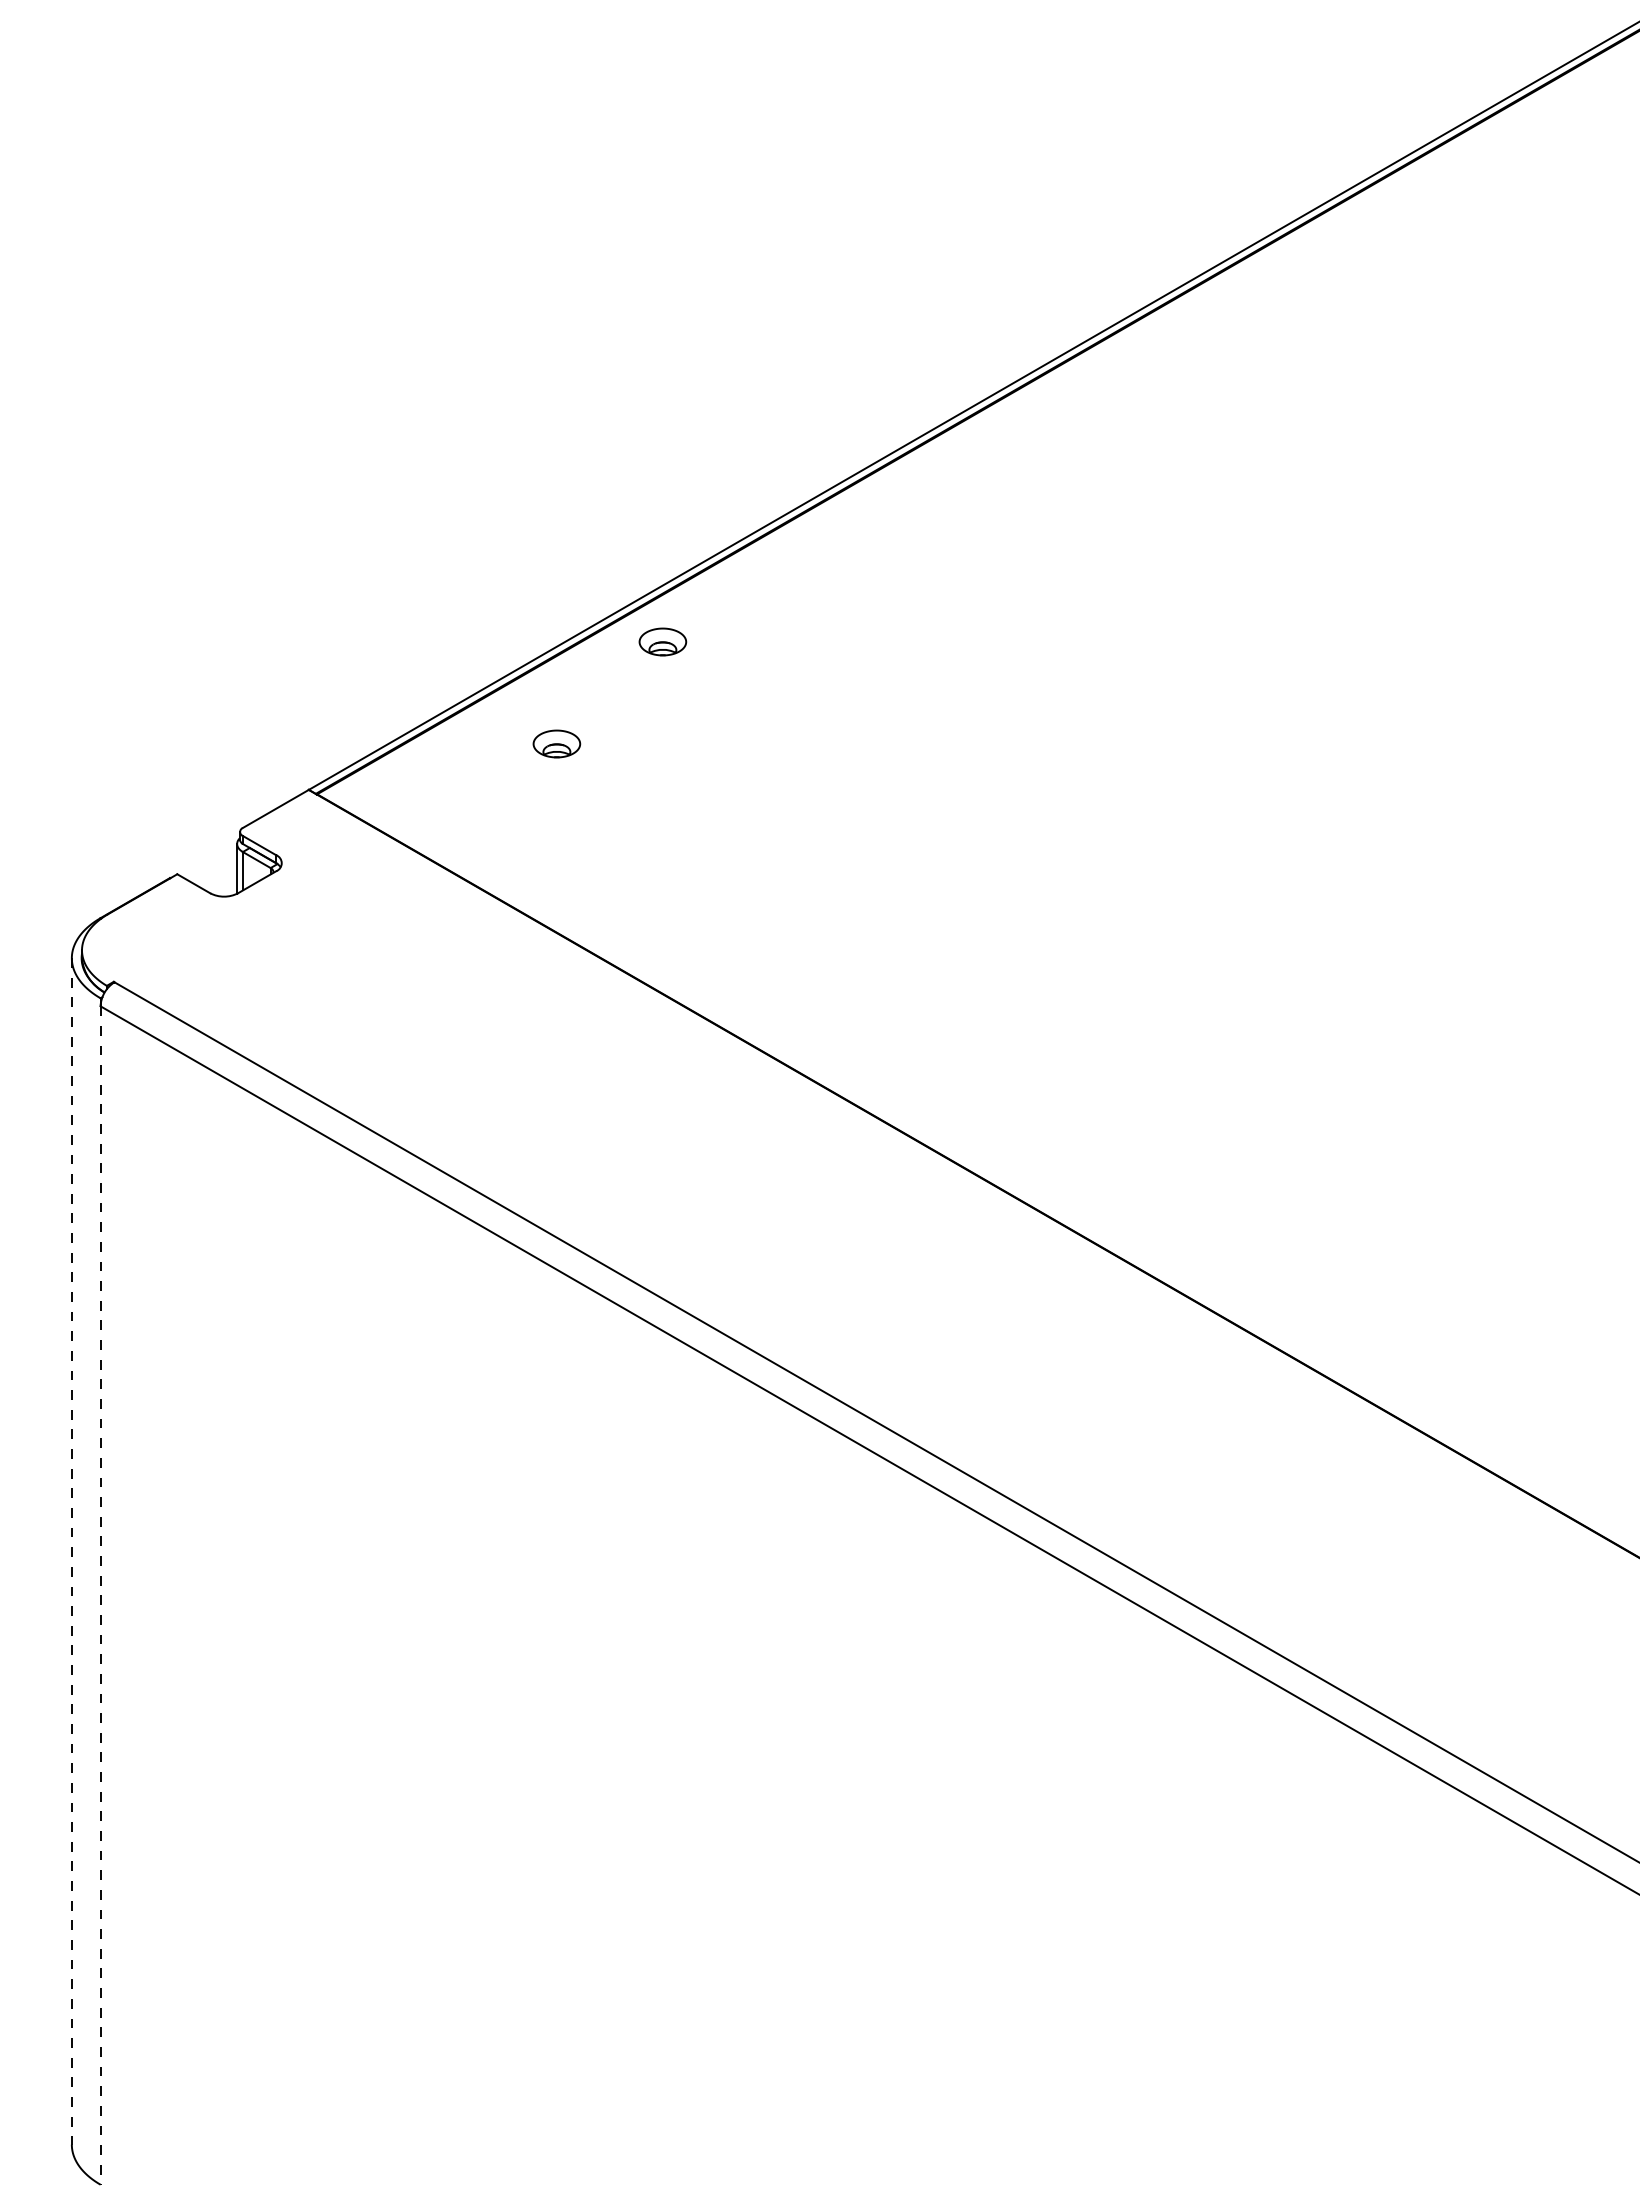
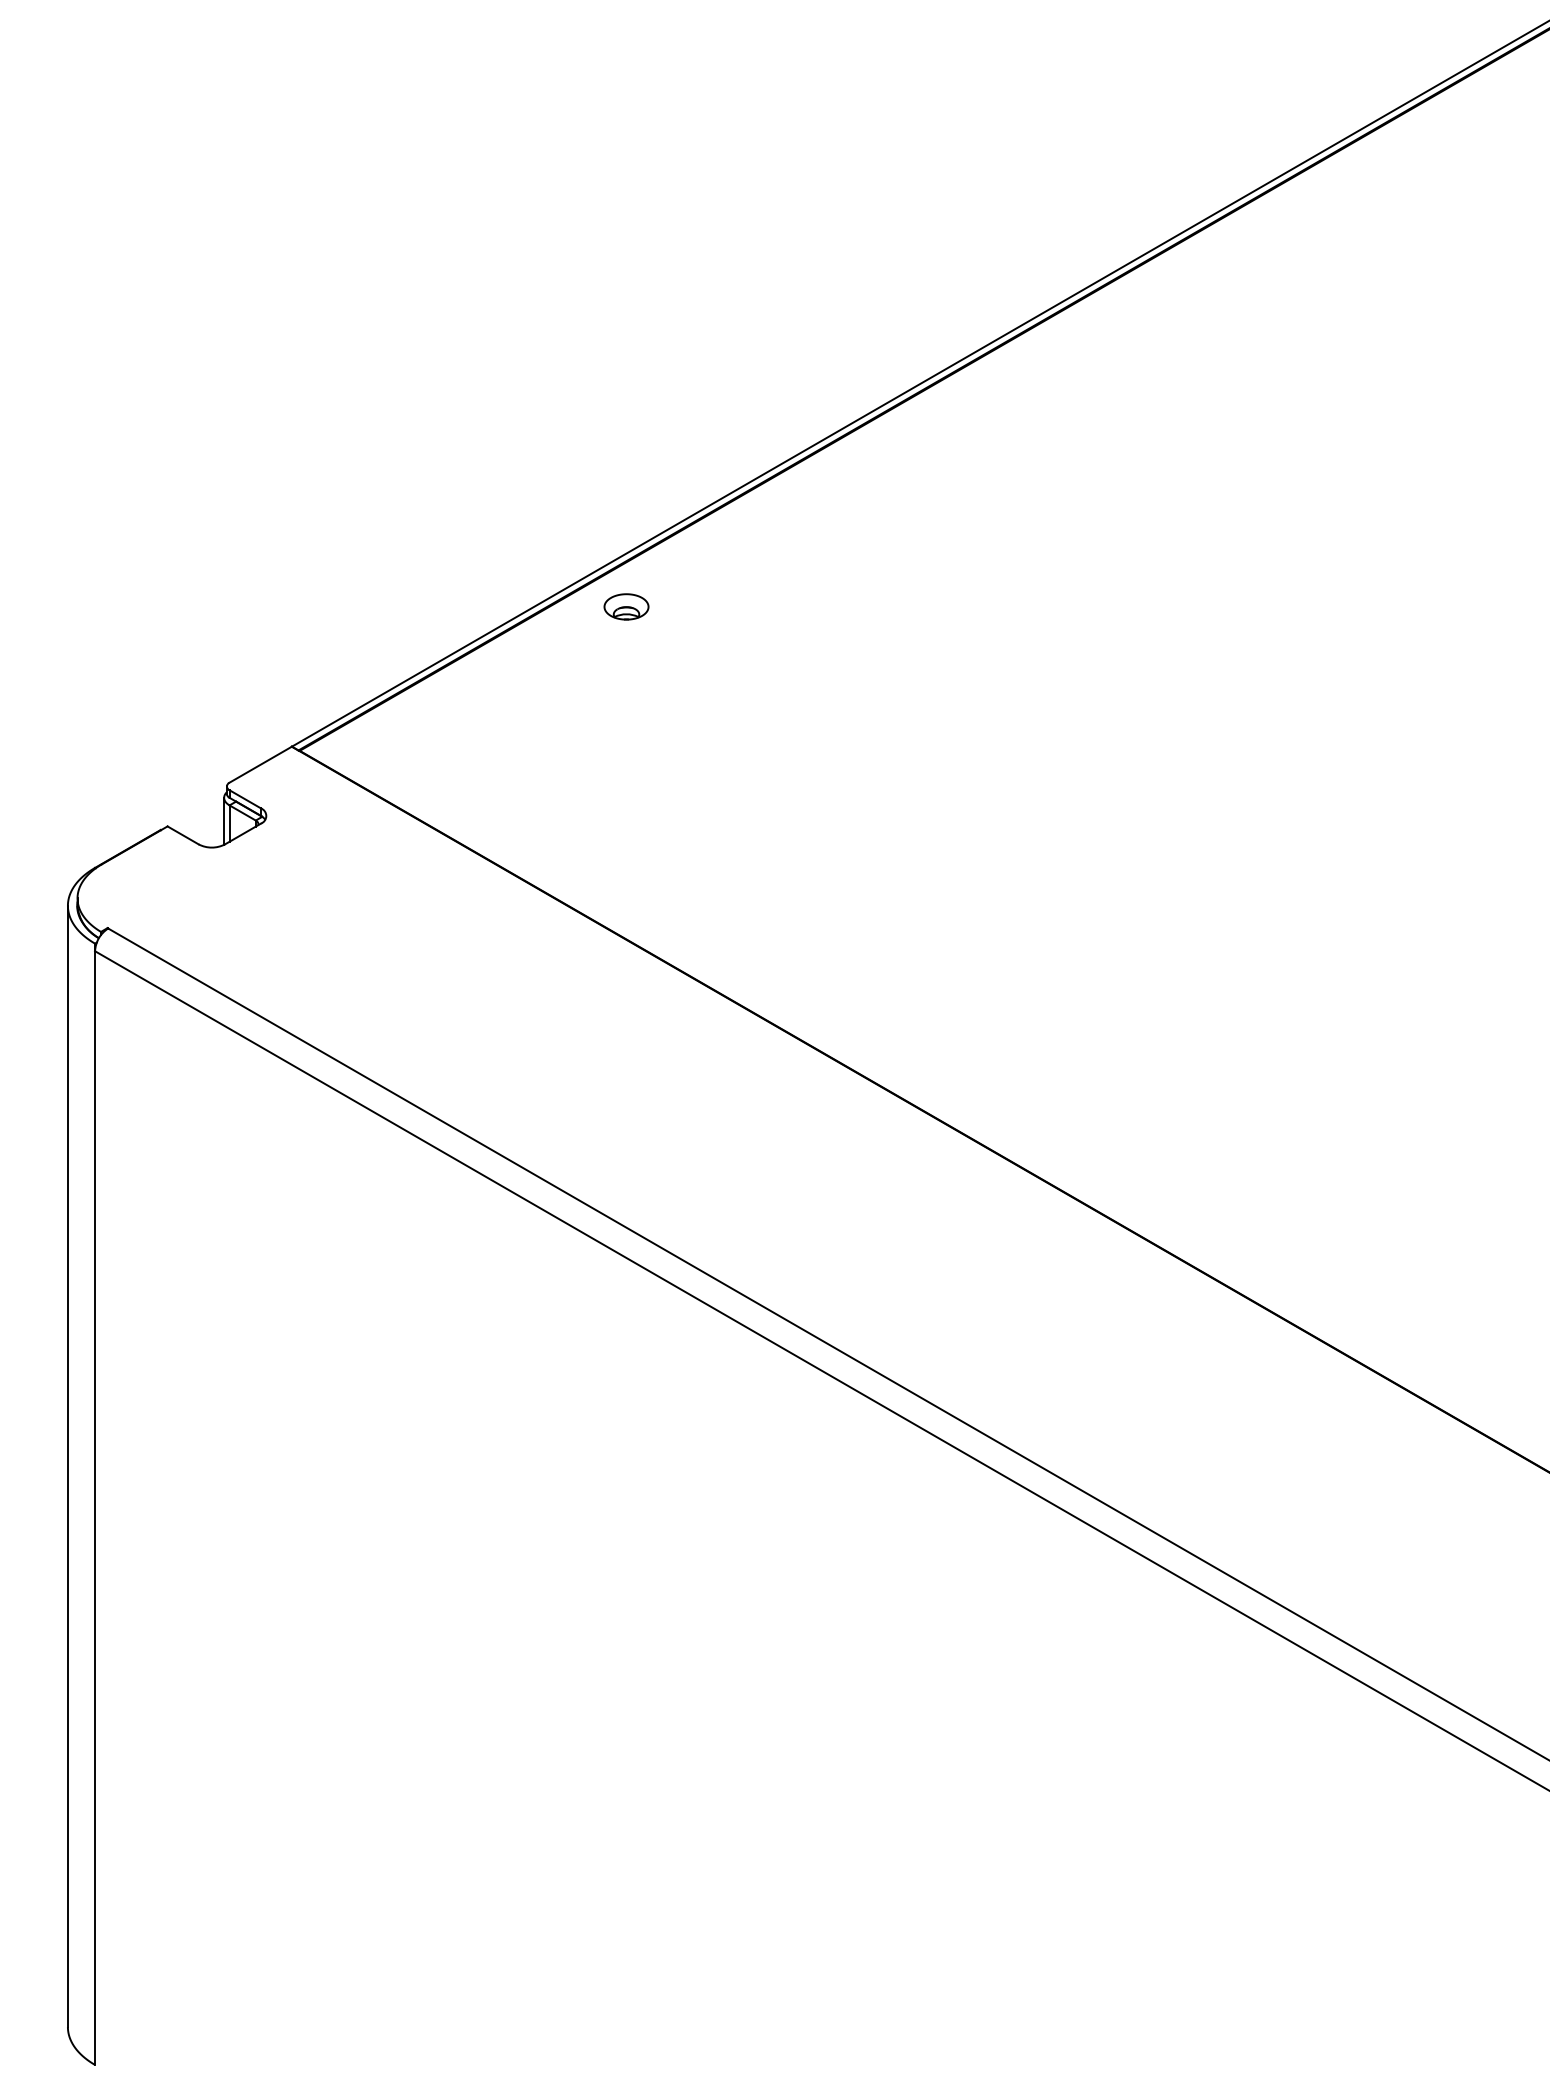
part: (556, 743) -> (525, 702), removed
line: (71, 1551) -> (67, 1466), dashed -> solid
line: (100, 1596) -> (95, 1509), dashed -> solid

